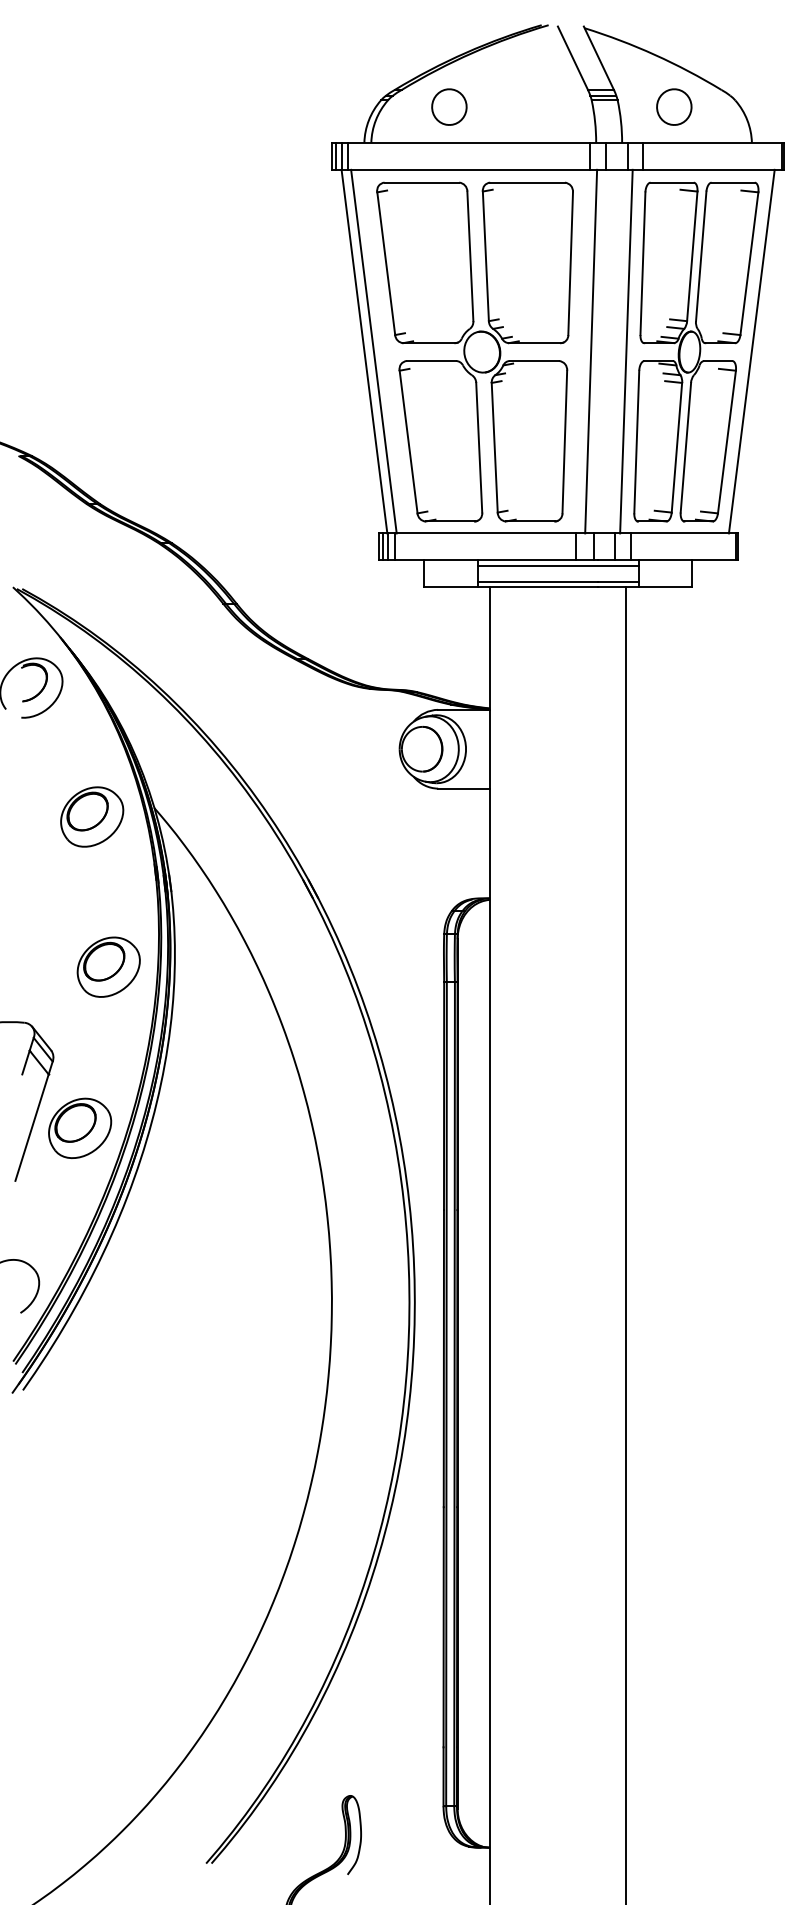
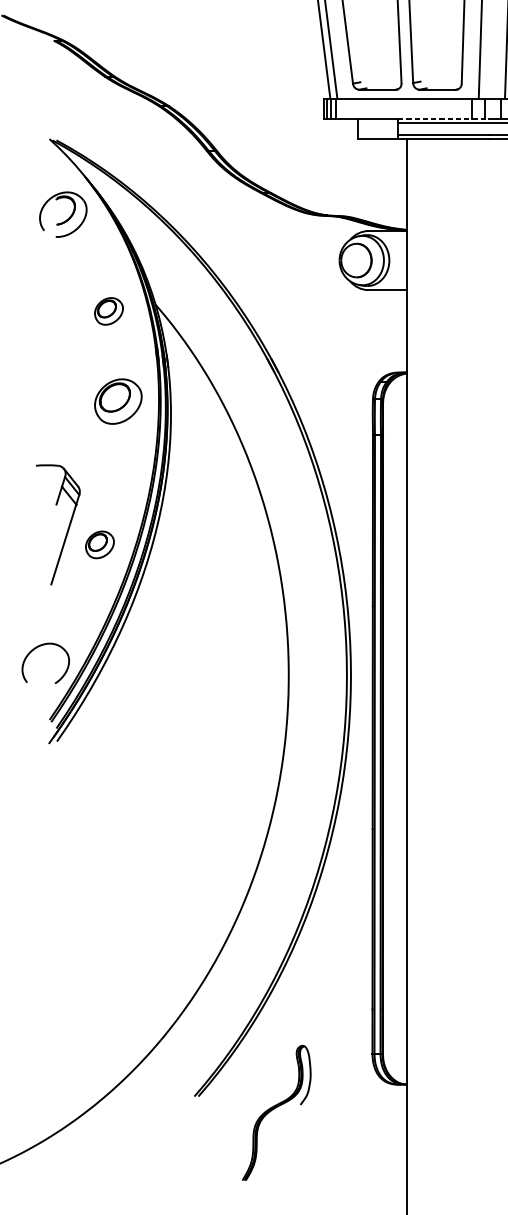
line: (538, 560) -> (443, 118), solid -> dashed
part: (92, 816) -> (109, 311), size x0.6
part: (108, 966) -> (118, 401), moved
part: (80, 1127) -> (100, 544), size x0.6

